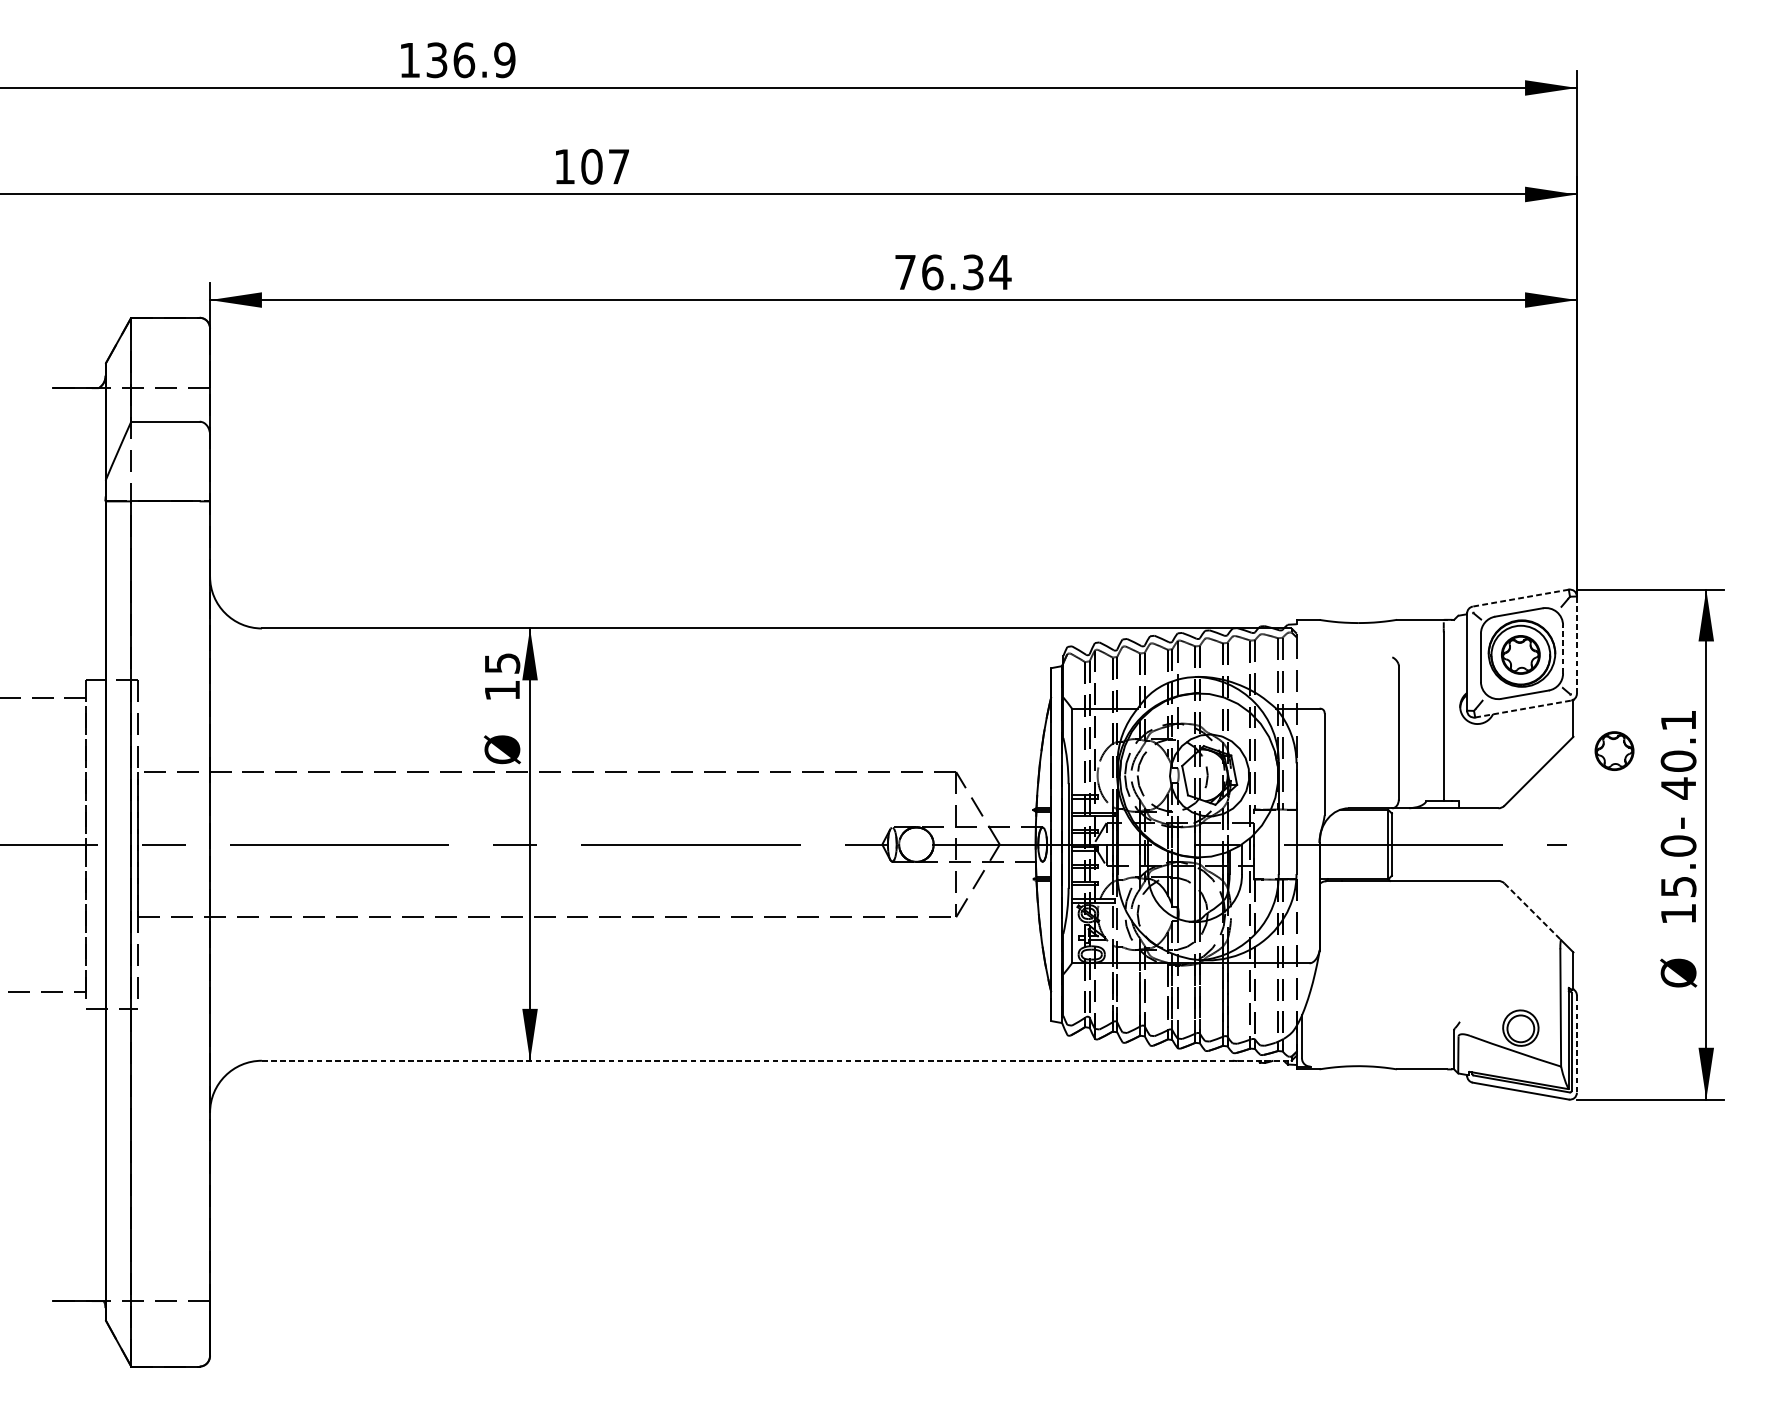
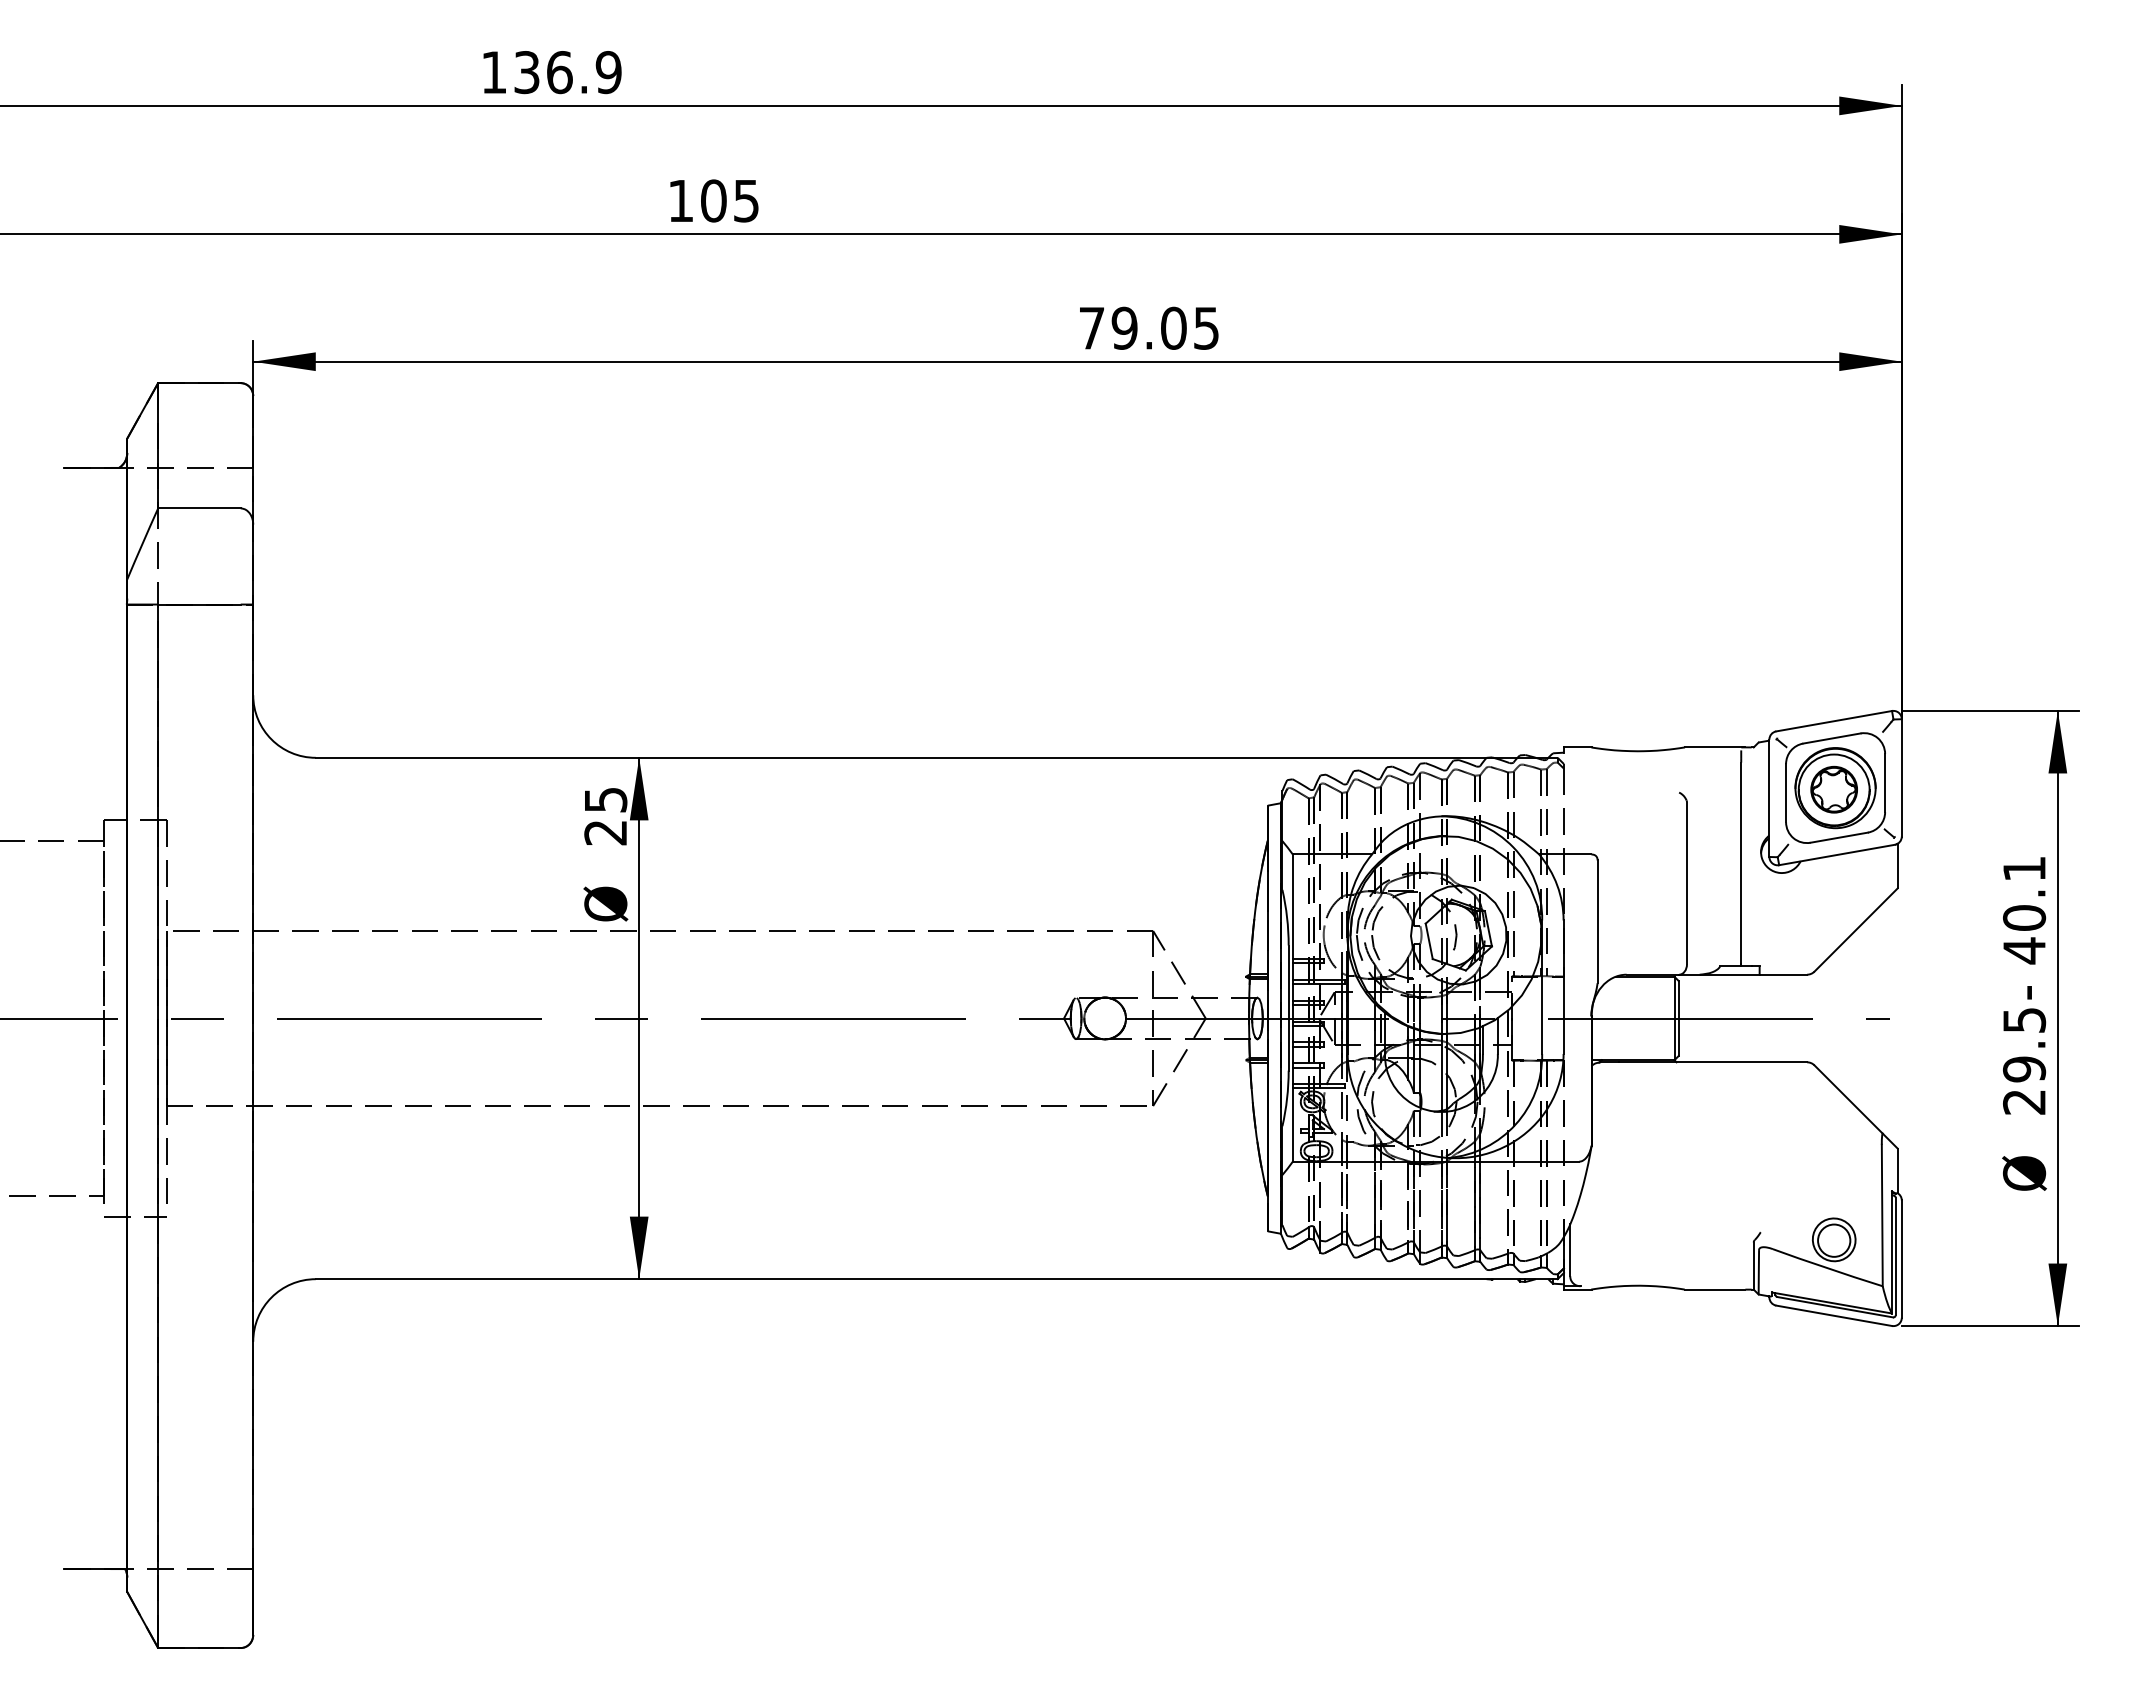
text: (619, 167) -> (746, 201), 107 -> 105
text: (966, 271) -> (1165, 327), 76.34 -> 79.05
line: (1521, 598) -> (1834, 721), dashed -> solid
line: (1576, 644) -> (1901, 777), dashed -> solid
line: (1563, 648) -> (1885, 782), dashed -> solid
text: (502, 691) -> (605, 833), 15 -> 25
line: (1523, 708) -> (1837, 854), dashed -> solid
part: (1613, 750) -> (1946, 905), removed
text: (1678, 879) -> (2024, 1060), 15.0 -> 29.5
line: (1533, 911) -> (1849, 1099), dashed -> solid
line: (1576, 1044) -> (1901, 1259), dashed -> solid
line: (776, 1061) -> (936, 1279), dashed -> solid

